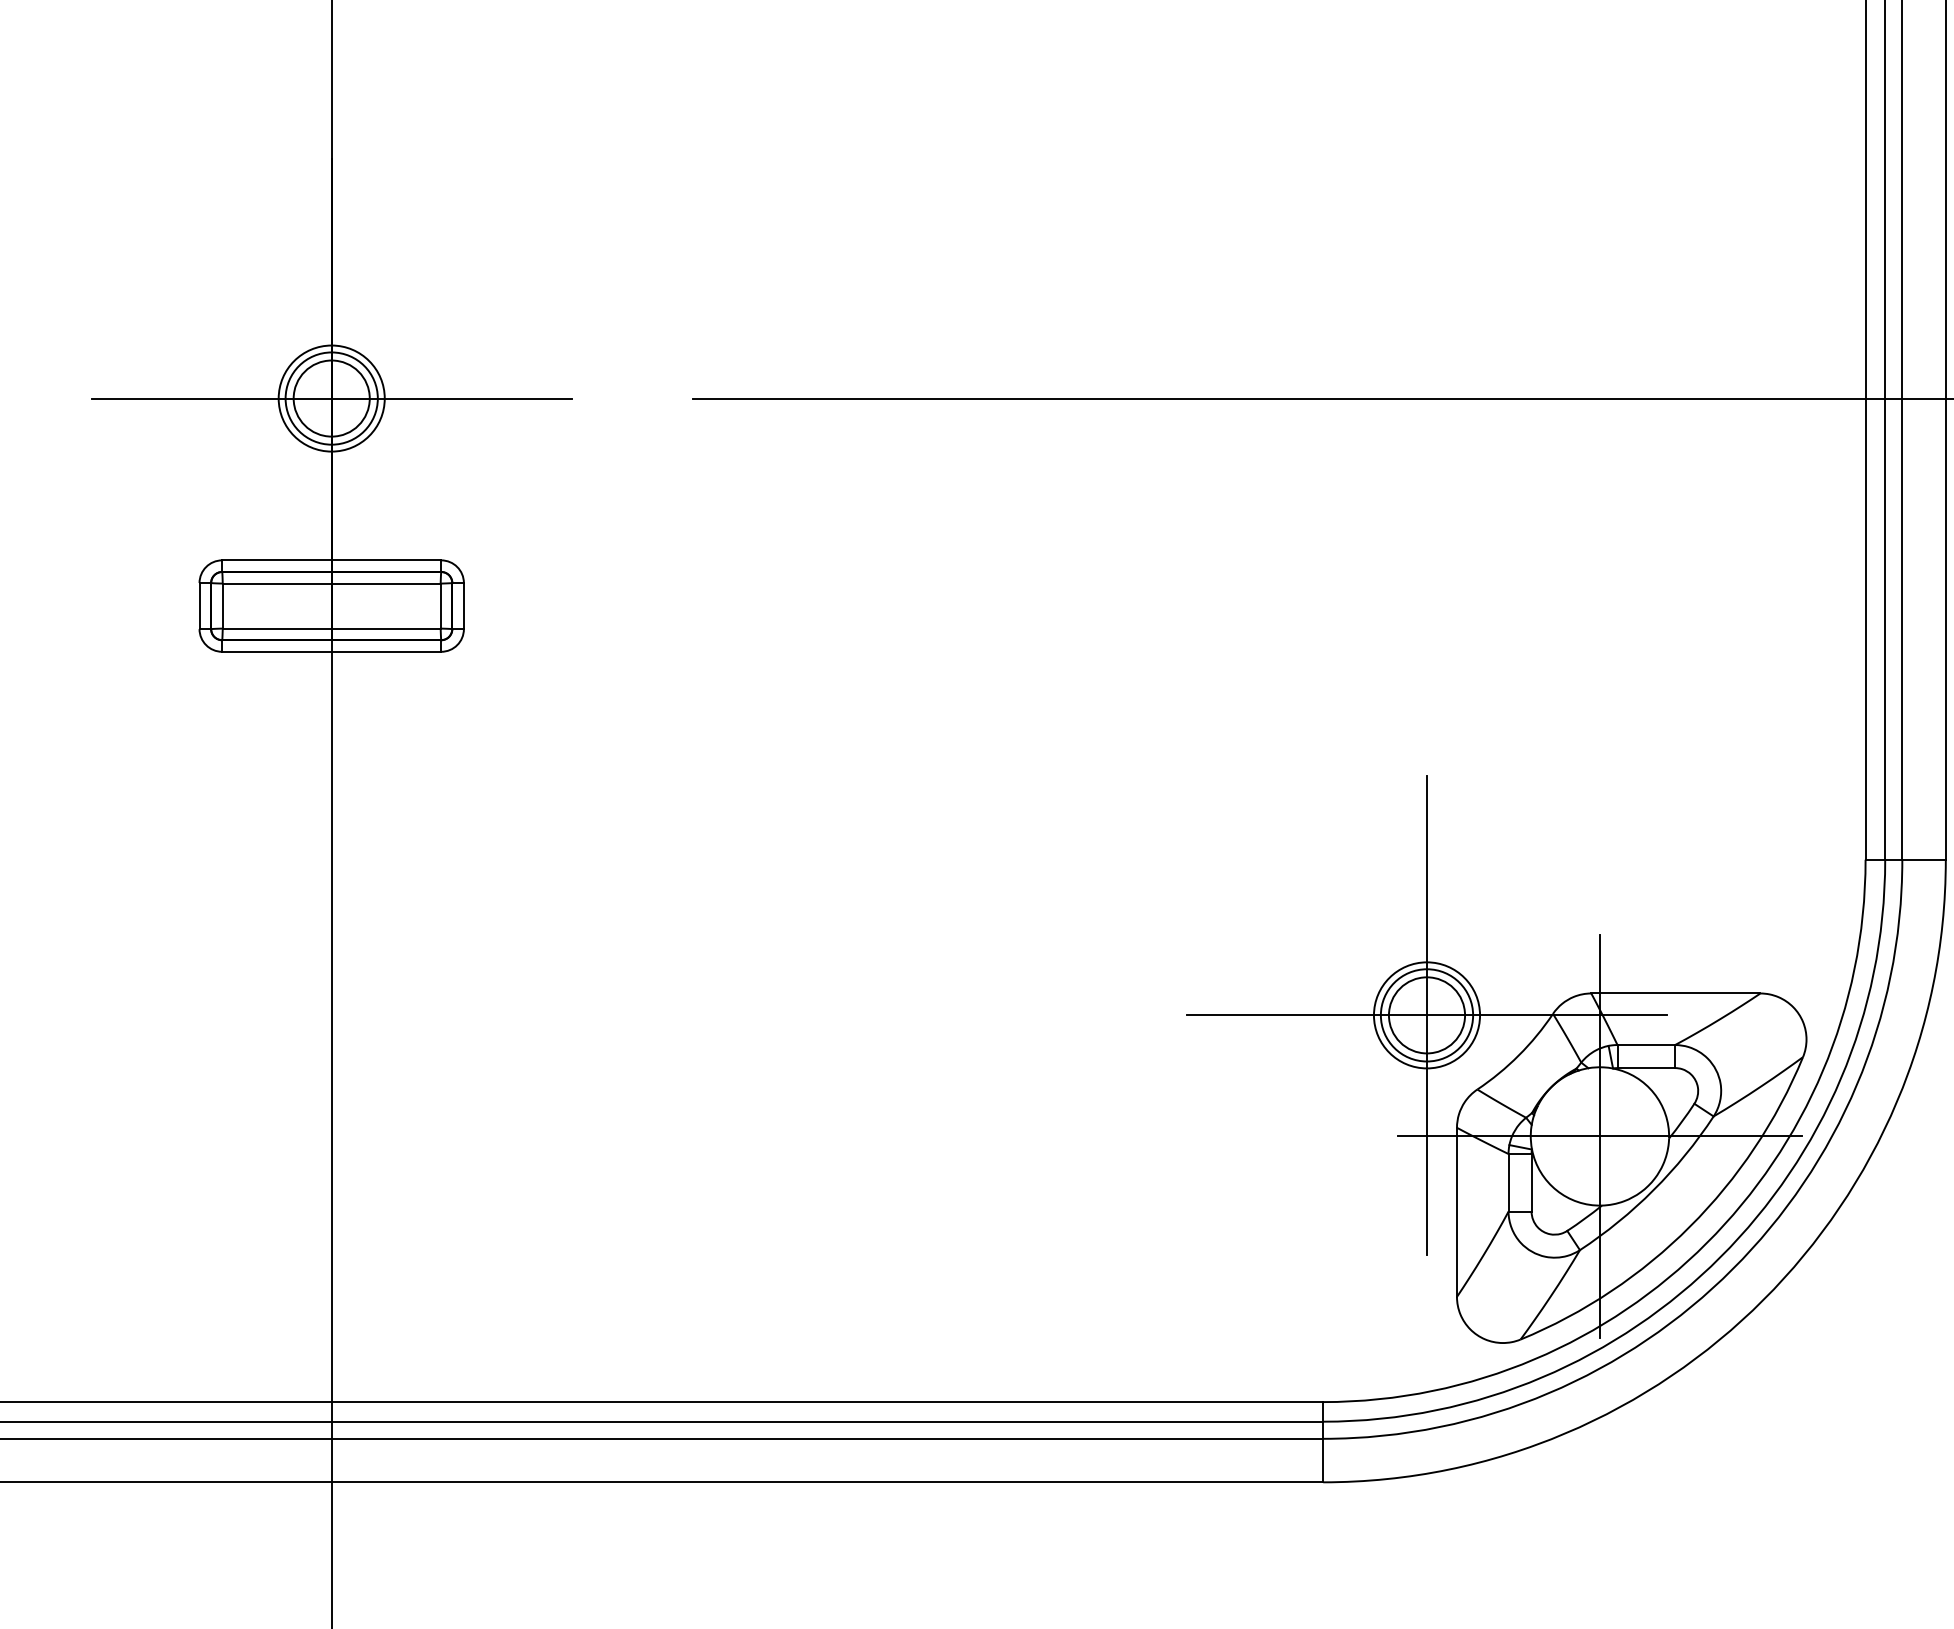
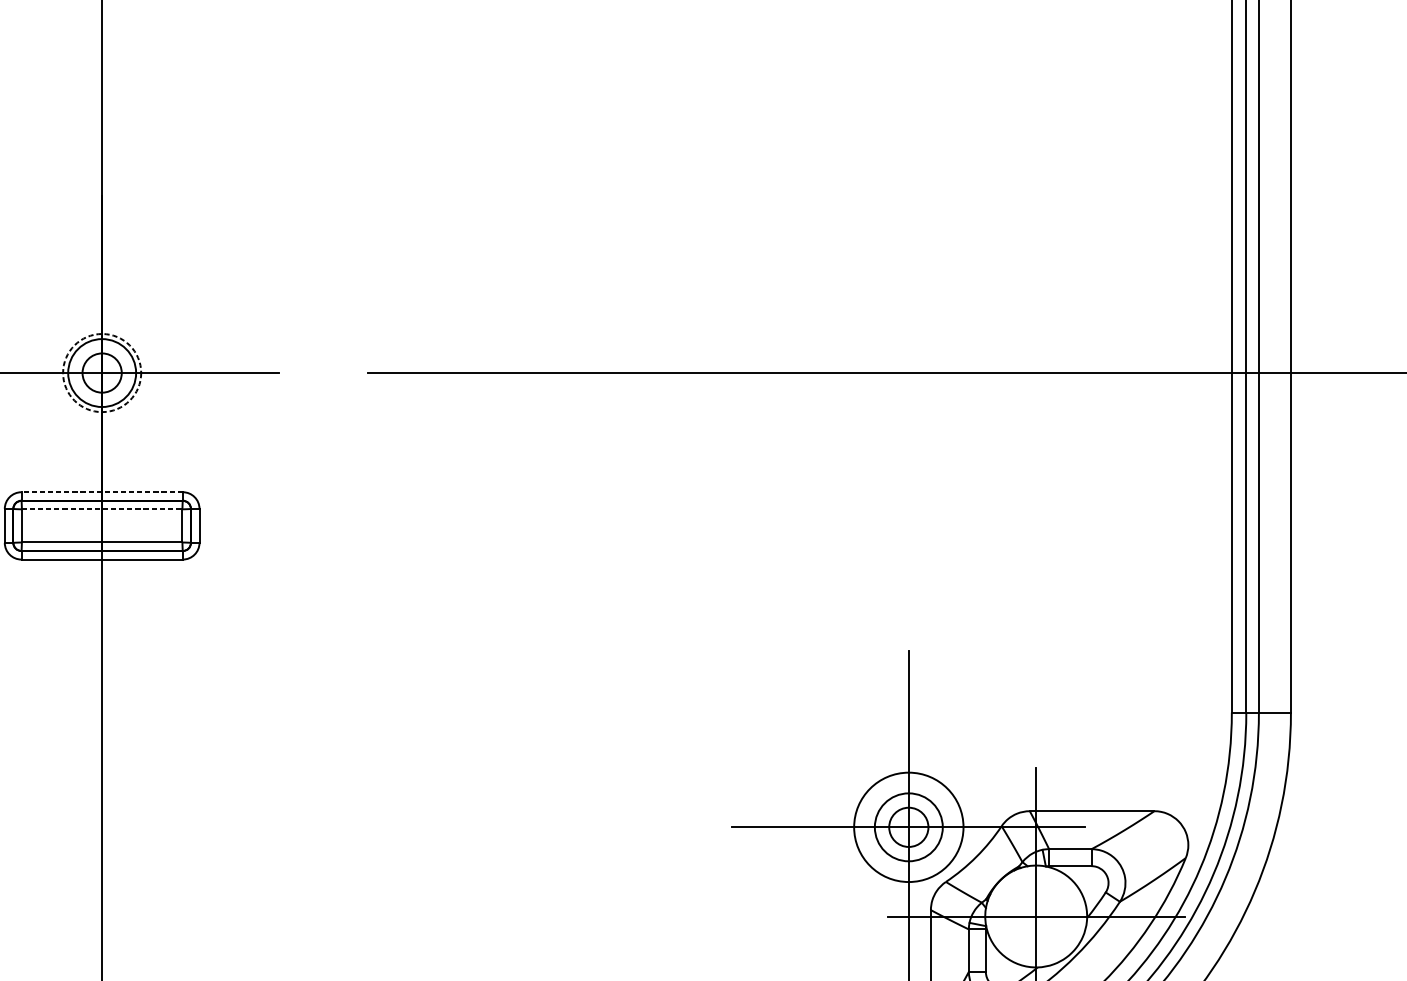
circle: (331, 398) -> (102, 373), size x0.7
circle: (331, 398) -> (102, 373), solid -> dashed
line: (331, 560) -> (102, 492), solid -> dashed
line: (331, 583) -> (102, 509), solid -> dashed
circle: (1426, 1015) -> (908, 827), size x0.7
circle: (1426, 1015) -> (908, 827), size x1.4

